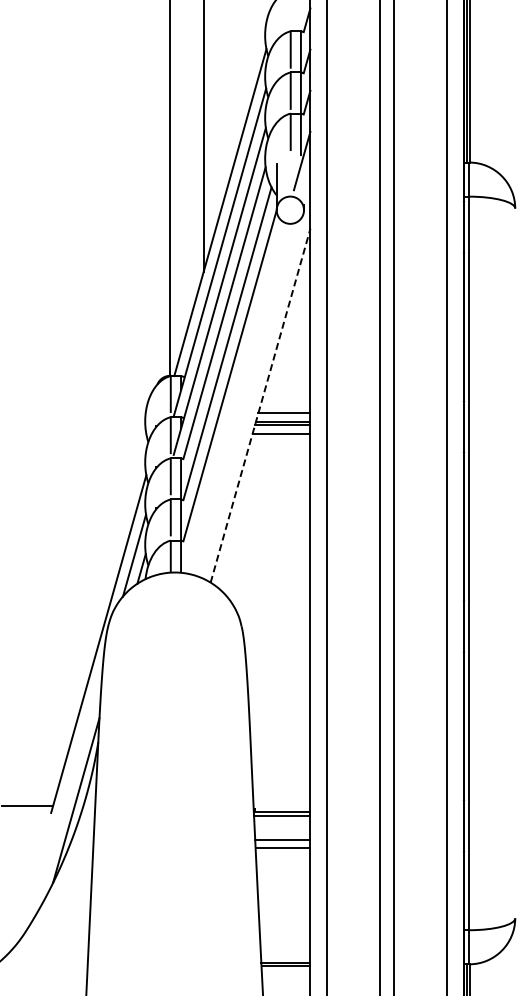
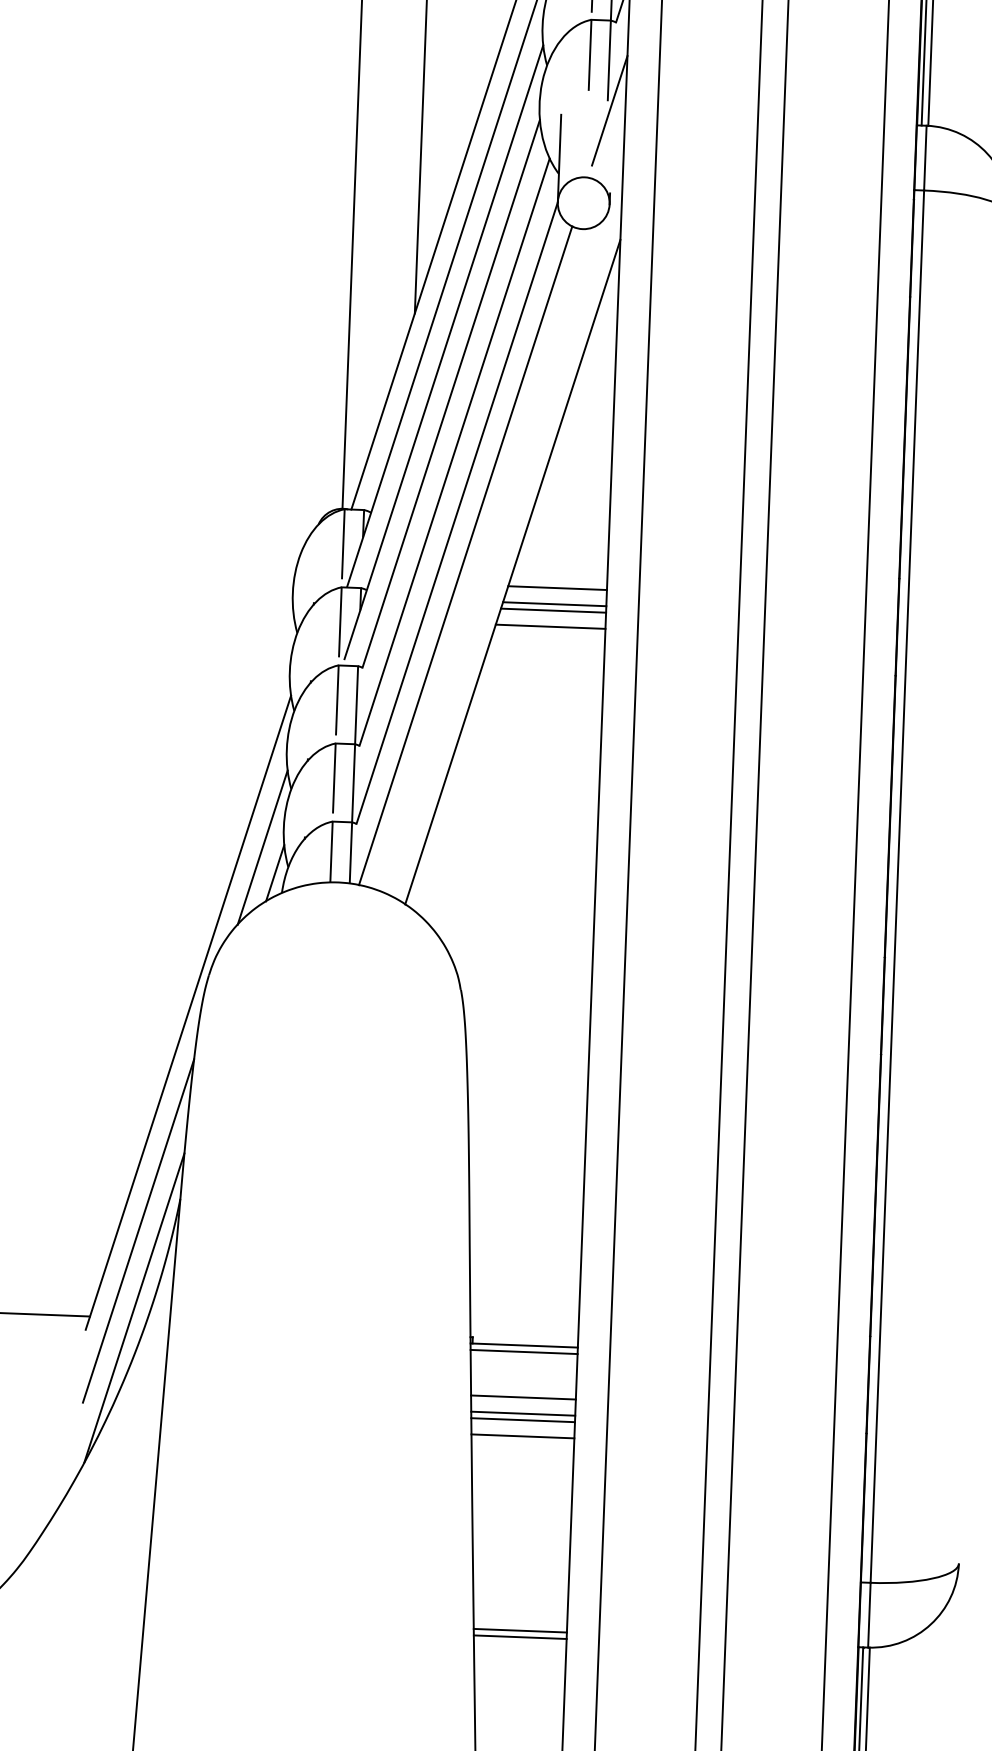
line: (234, 397) -> (464, 554), added
line: (260, 405) -> (512, 571), dashed -> solid
line: (76, 759) -> (137, 1230), added
line: (282, 851) -> (522, 1419), added
line: (283, 860) -> (523, 1436), added

